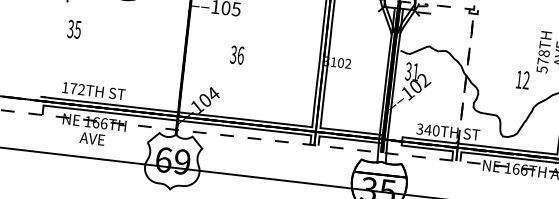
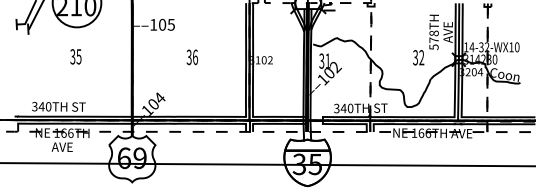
text: (73, 29) -> (75, 56), moved
text: (236, 55) -> (191, 57), moved
text: (519, 79) -> (415, 57), 12 -> 32
text: (73, 88) -> (41, 106), 172TH -> 340TH

